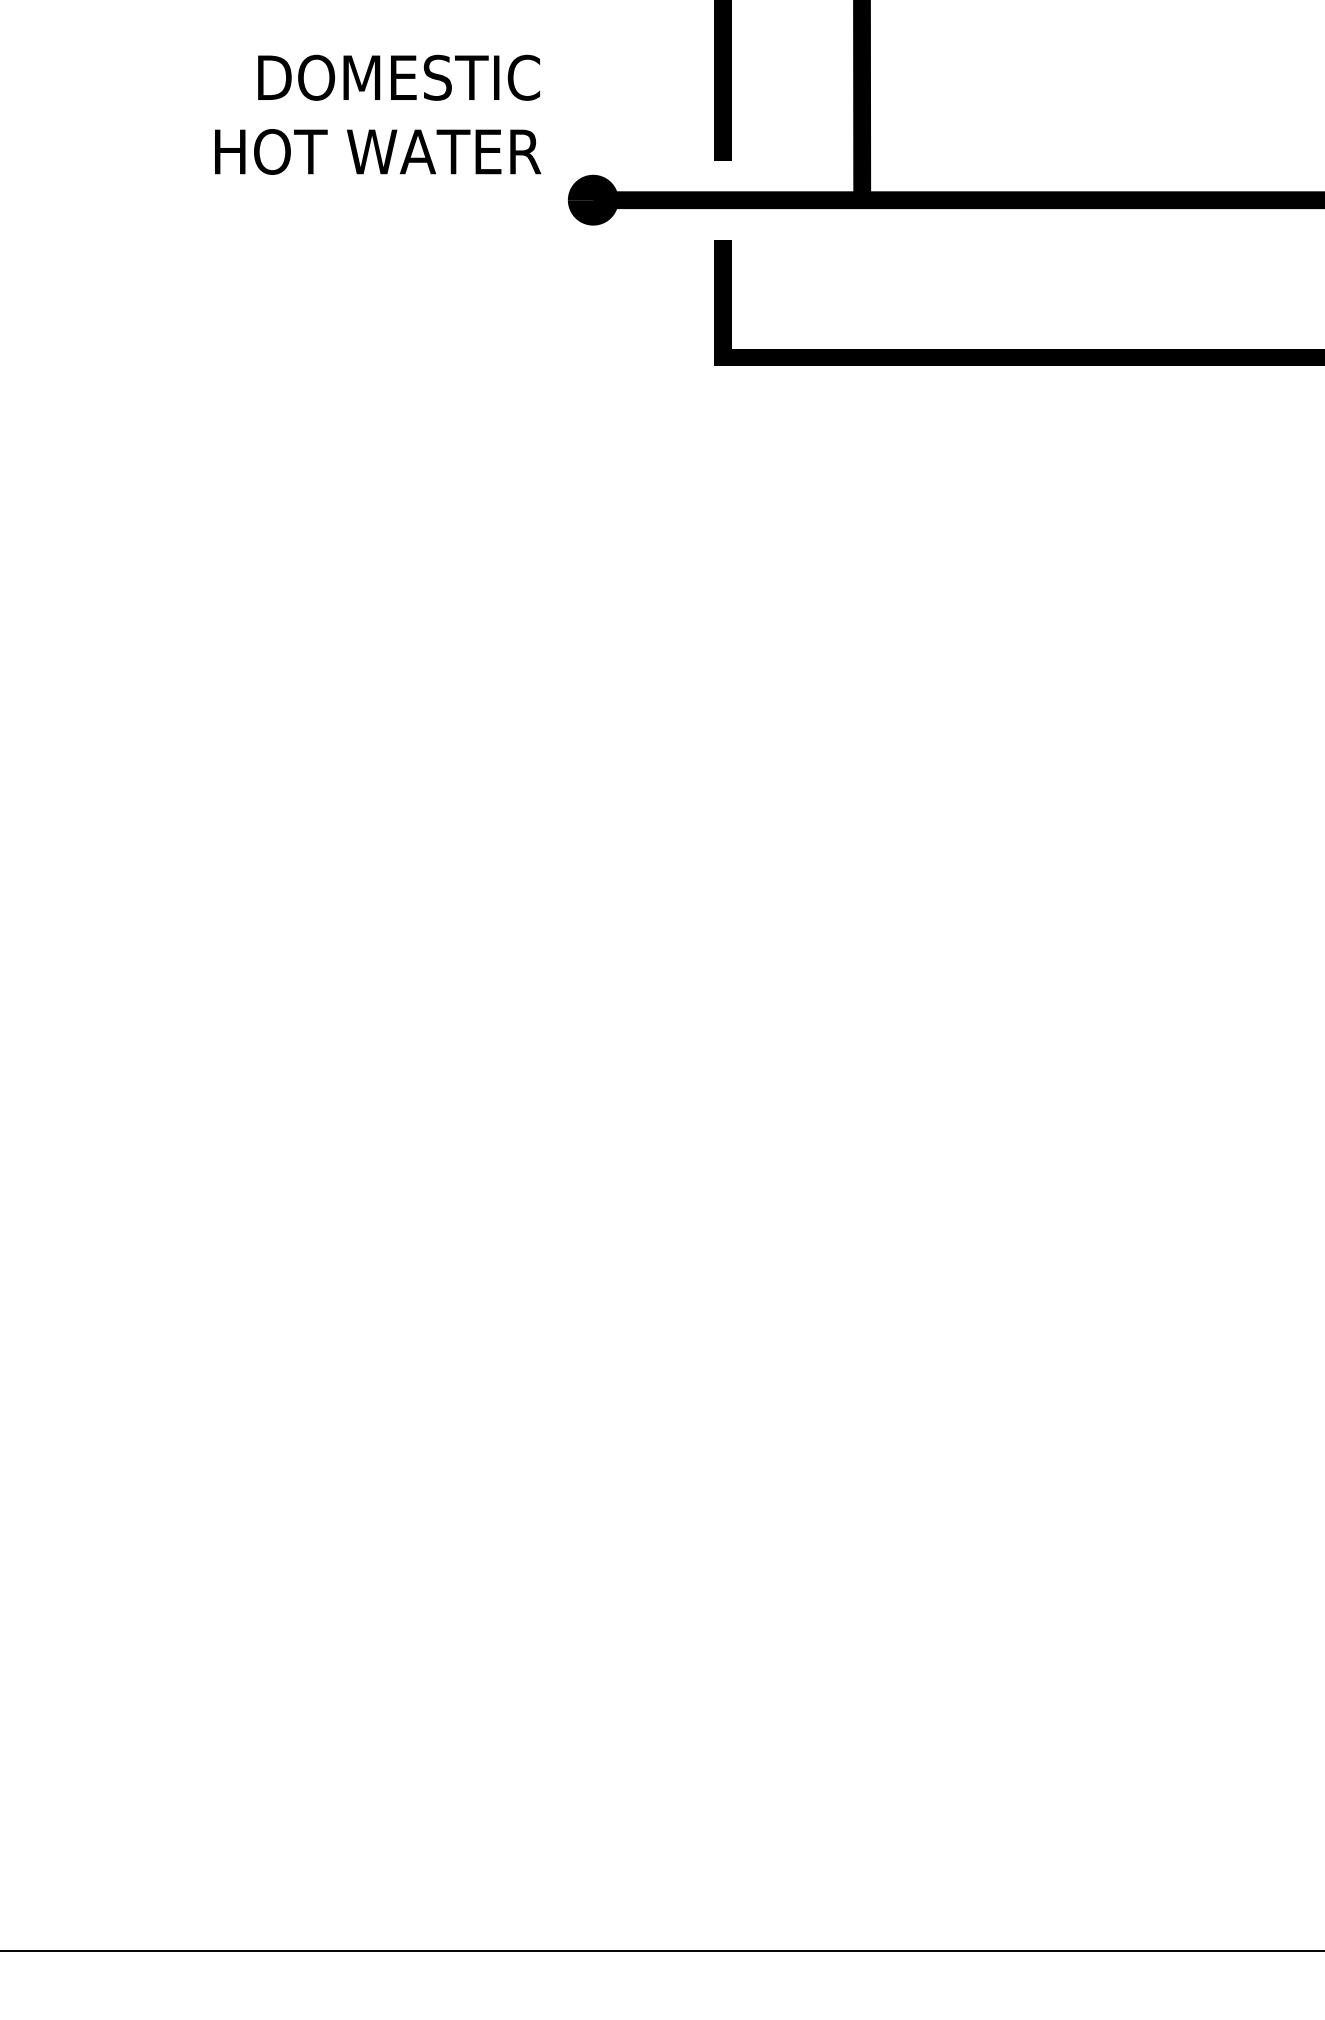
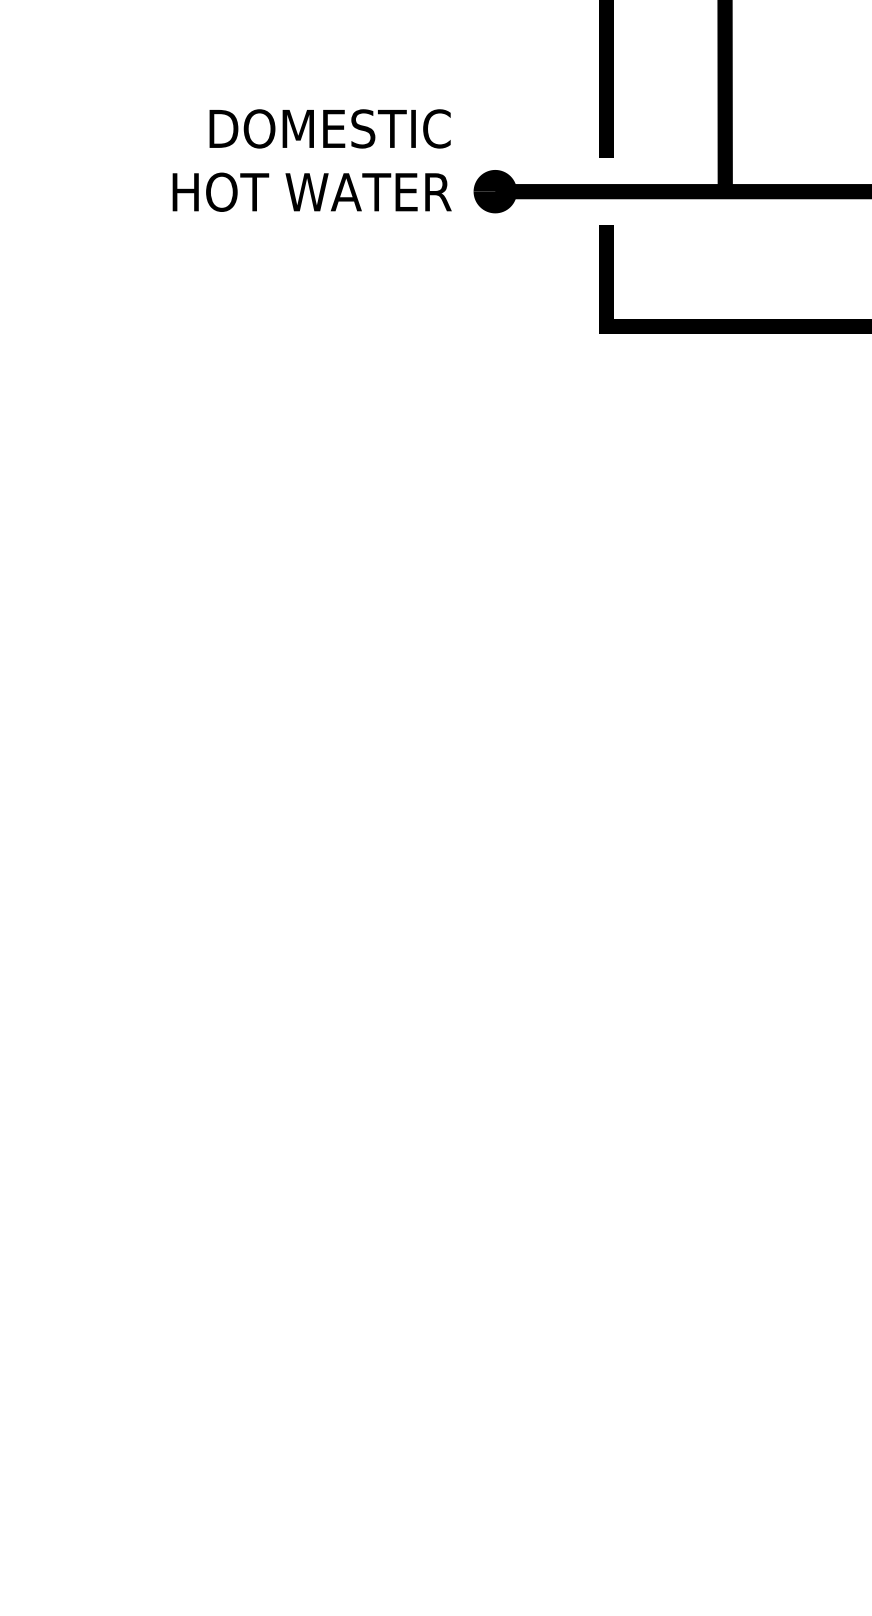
text: (378, 114) -> (312, 160), moved

